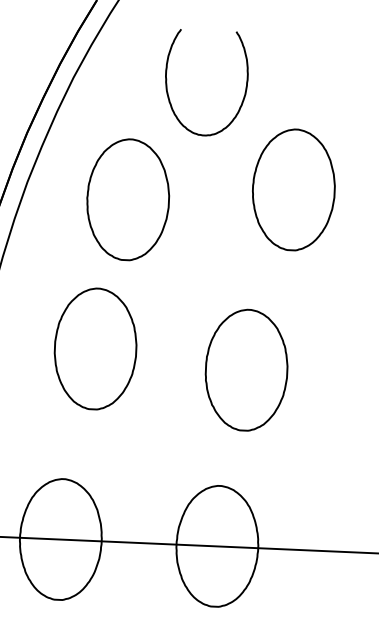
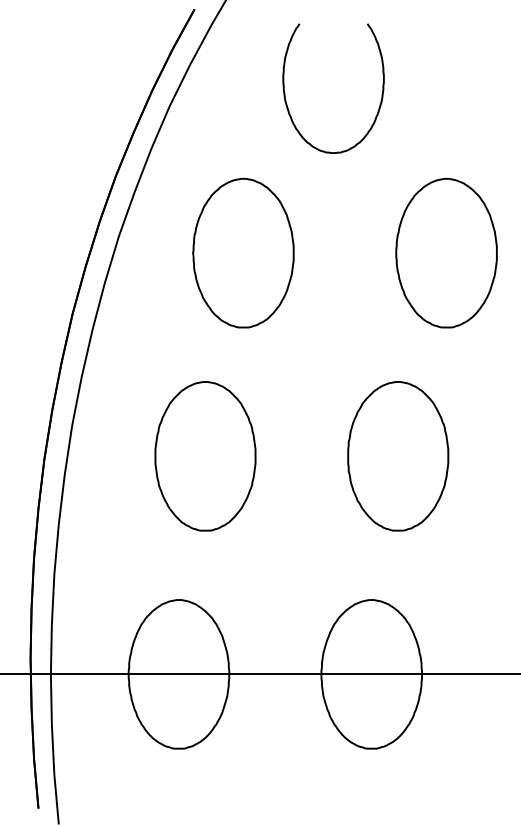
curve: (167, 84) -> (285, 92), moved
part: (293, 190) -> (446, 253), moved
part: (95, 349) -> (205, 456), moved

